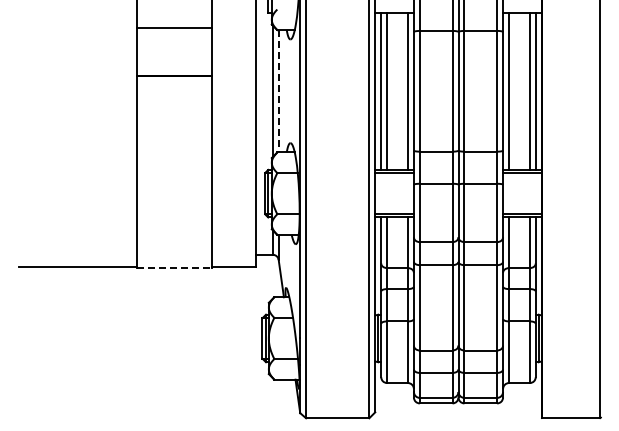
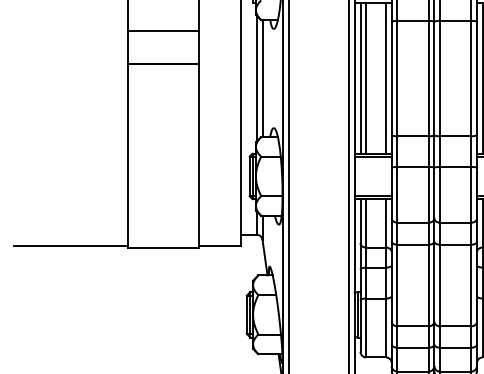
line: (174, 27) -> (162, 30), moved
line: (278, 91) -> (262, 78), dashed -> solid
line: (175, 268) -> (163, 247), dashed -> solid

